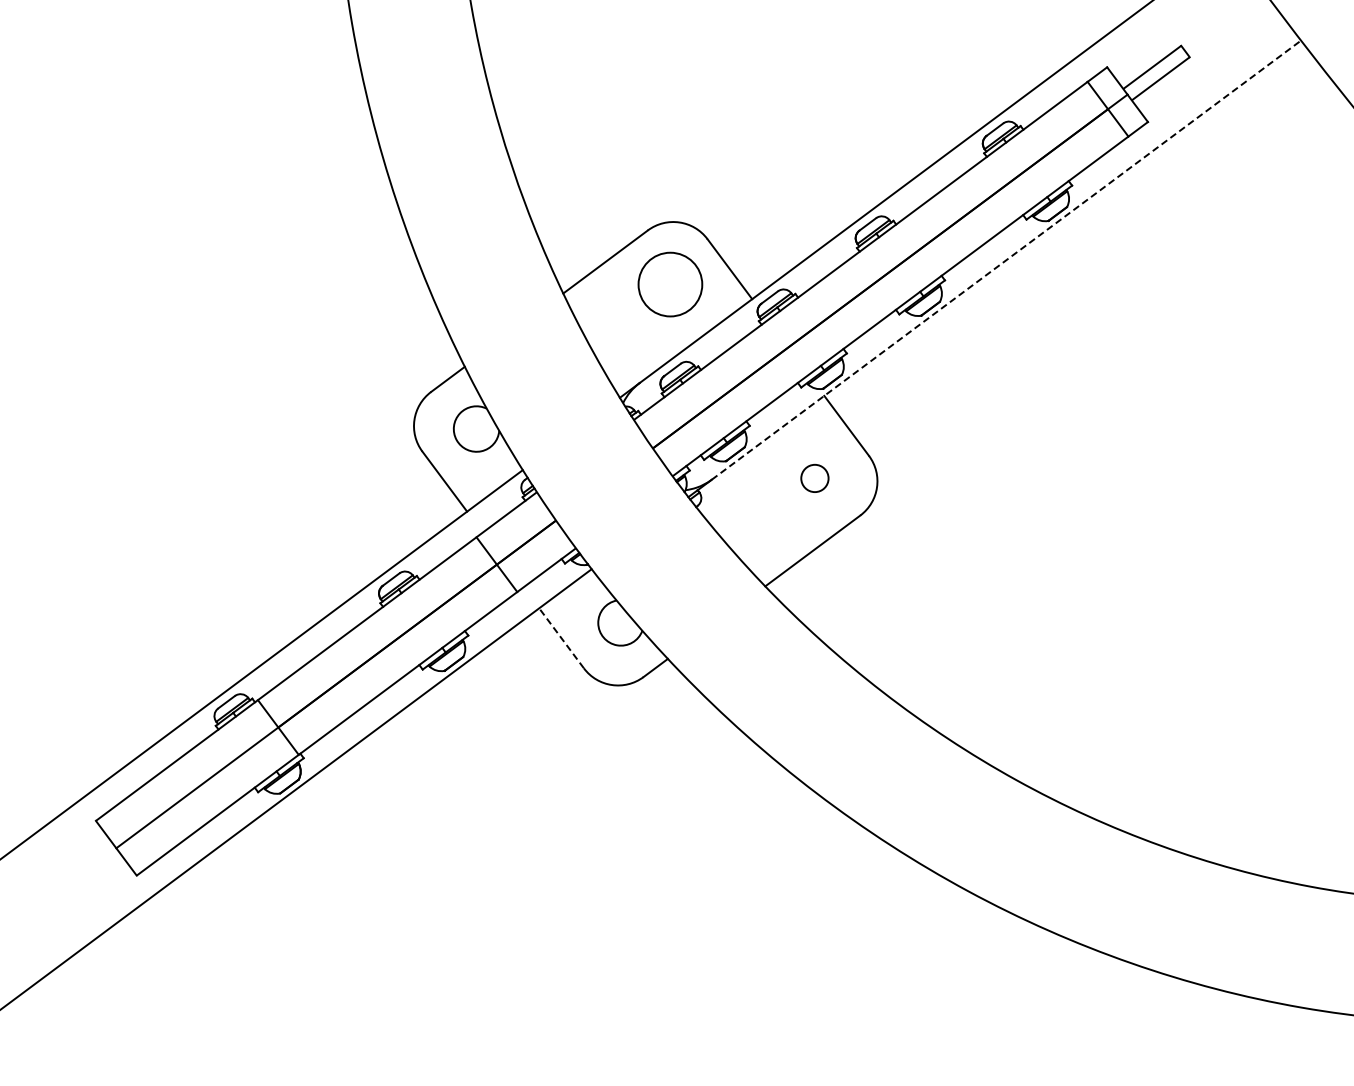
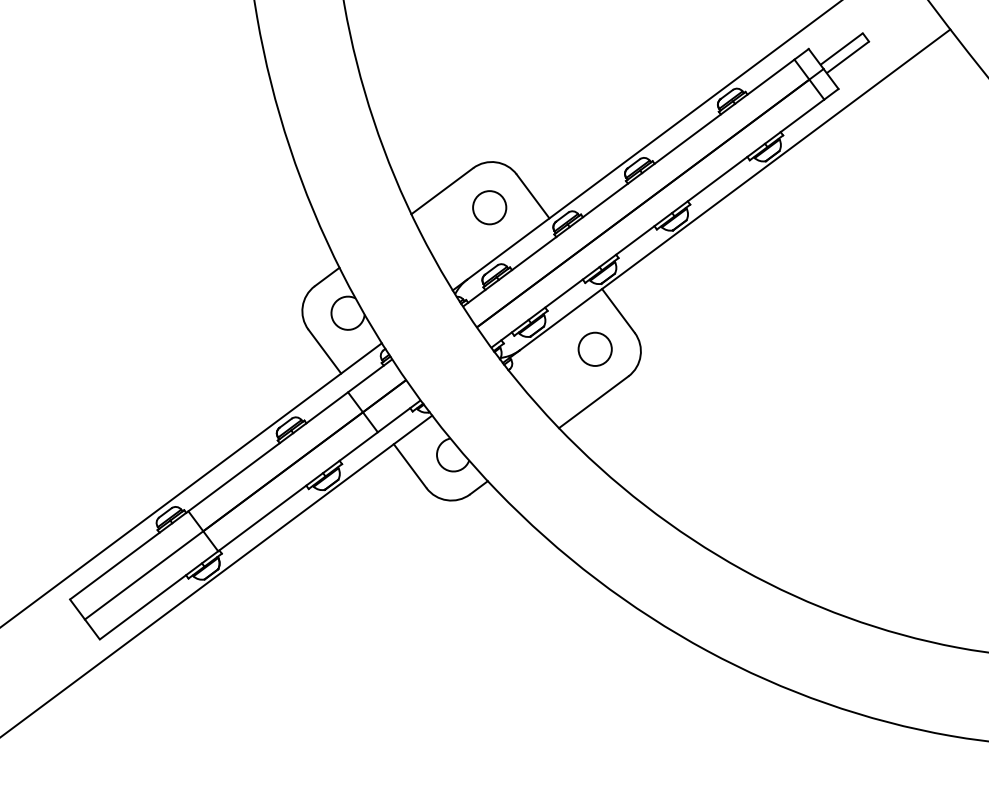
line: (1006, 259) -> (735, 189), dashed -> solid
circle: (670, 284) -> (489, 207), size x0.71
circle: (814, 478) -> (594, 349), size x1.67
line: (561, 637) -> (410, 465), dashed -> solid

